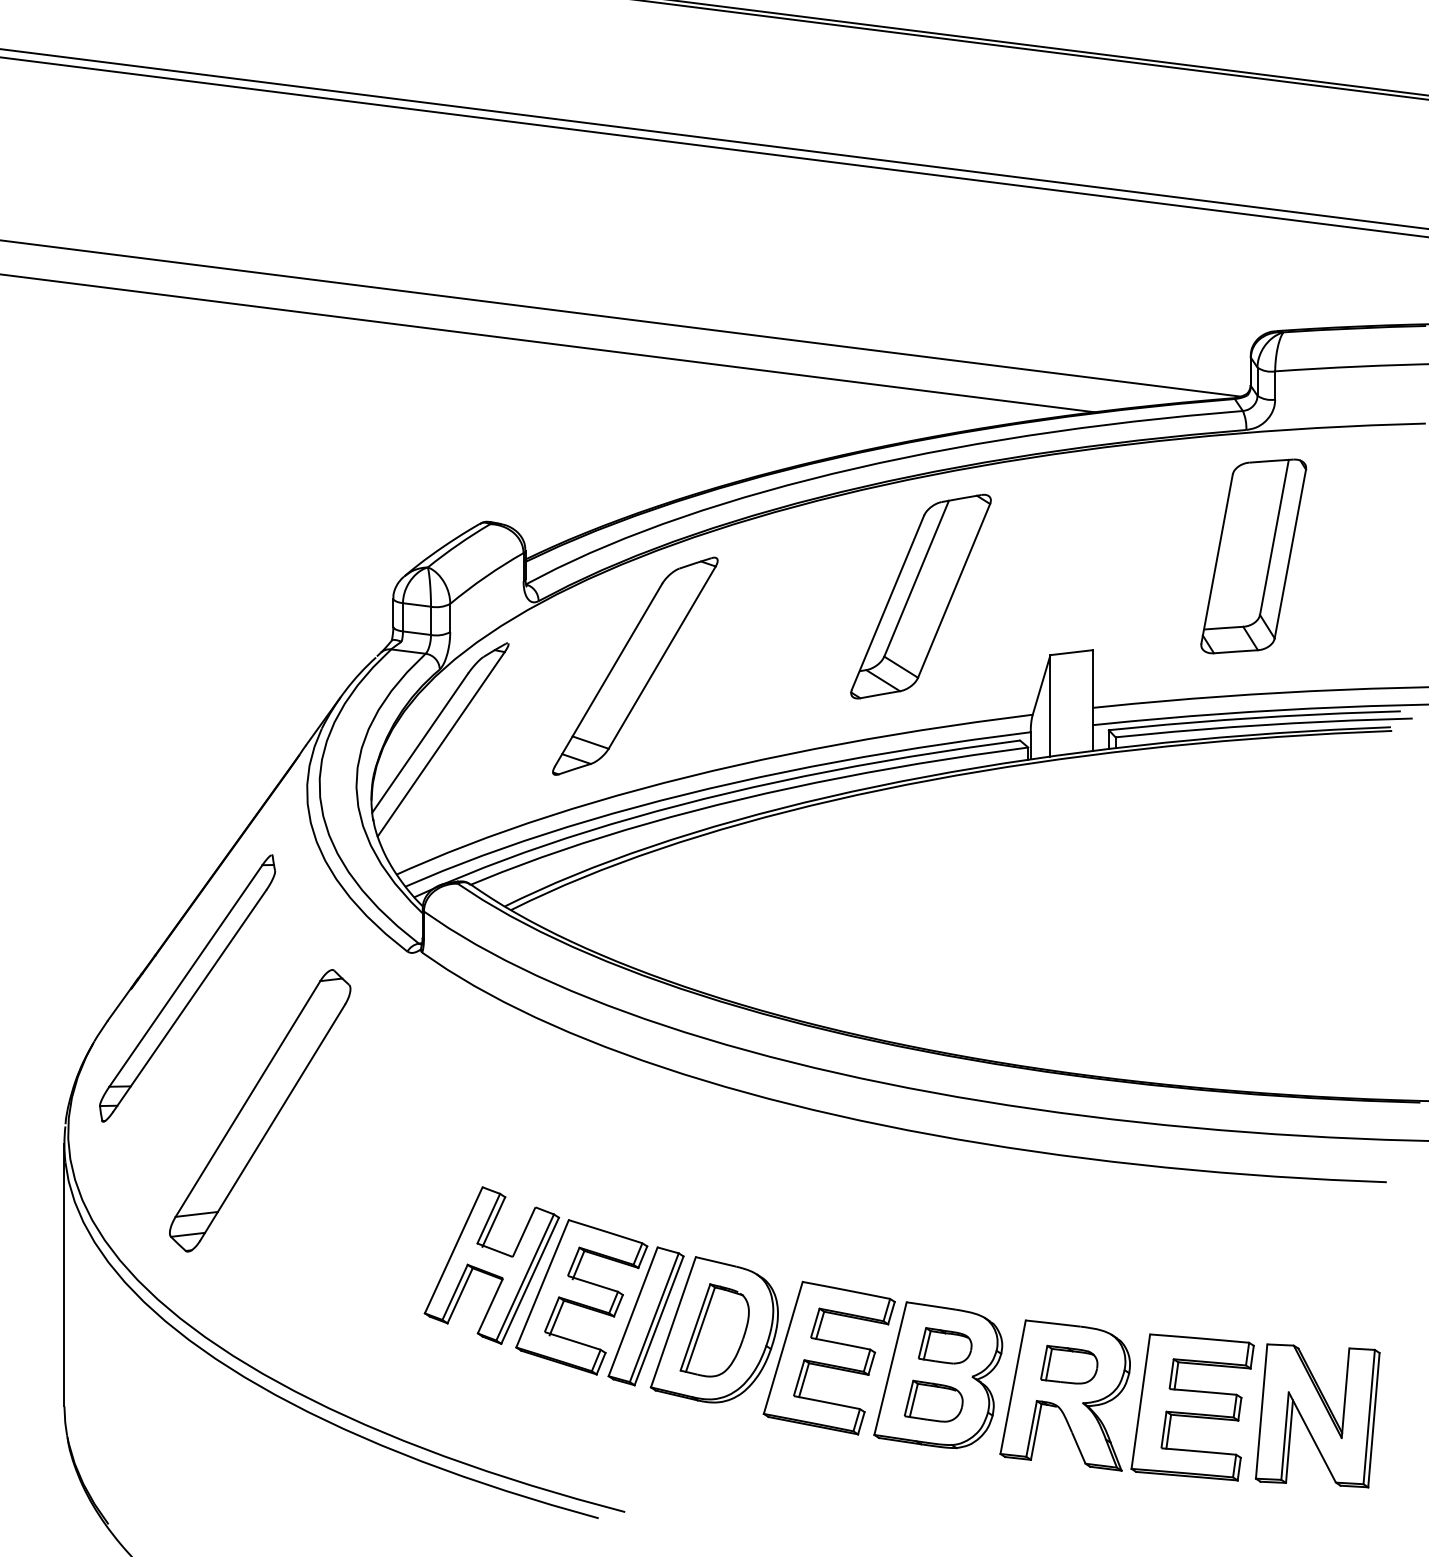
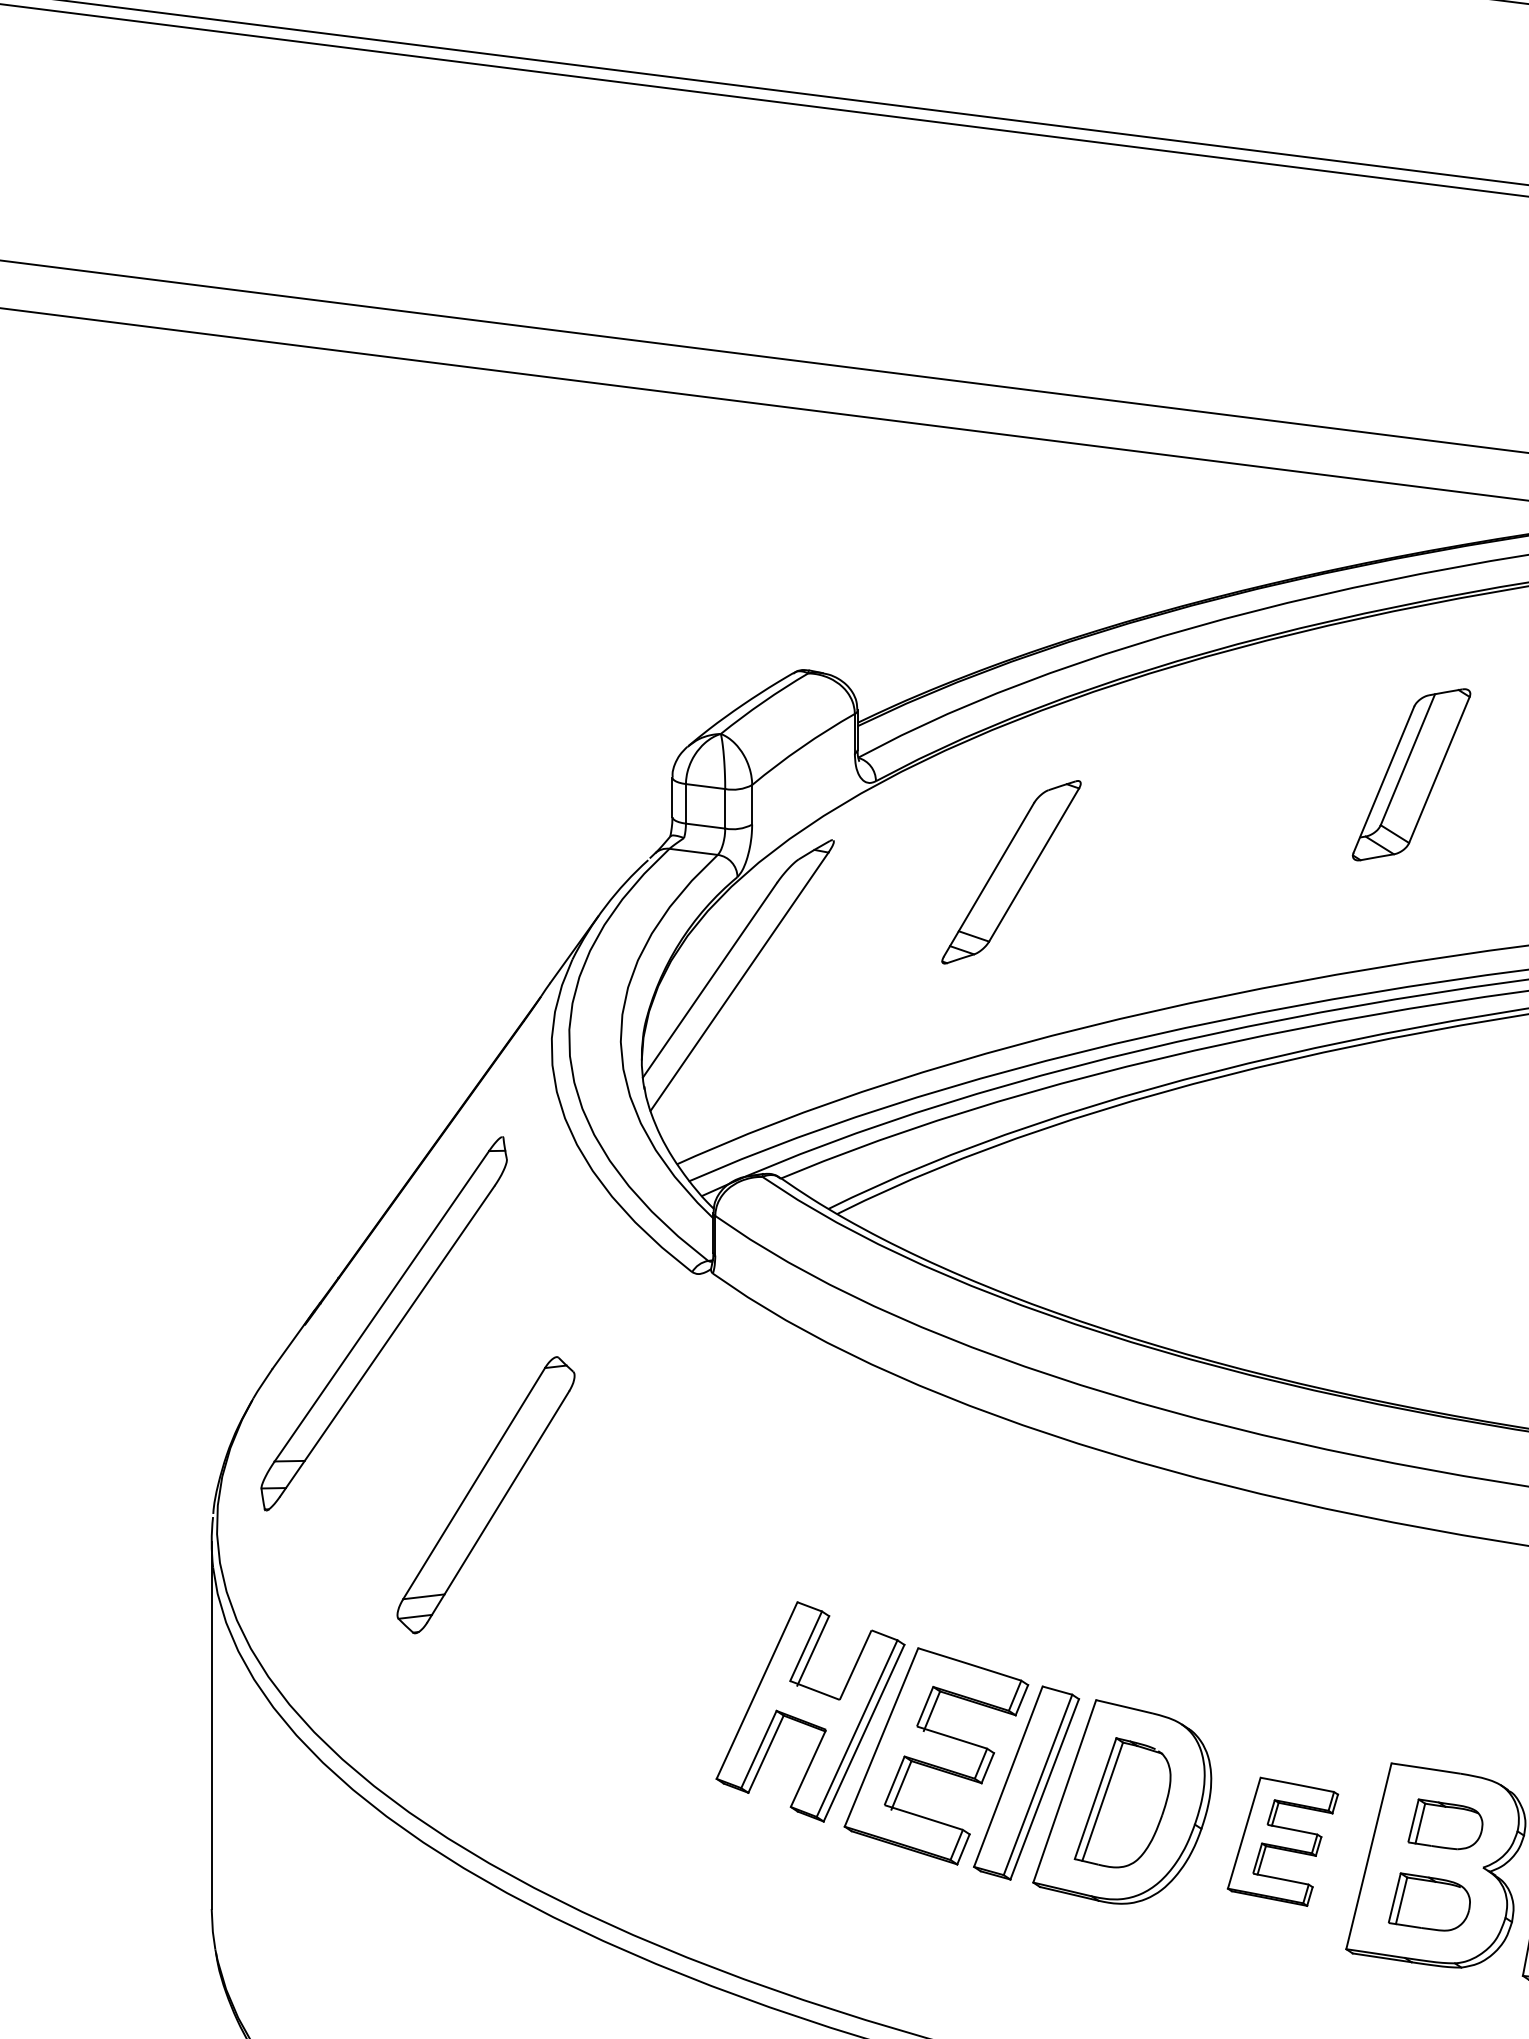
part: (920, 596) -> (1410, 774), size x0.6
part: (635, 665) -> (1011, 871), size x0.6
part: (260, 1110) -> (486, 1494), size x0.7
part: (828, 1358) -> (1282, 1842), size x0.6

